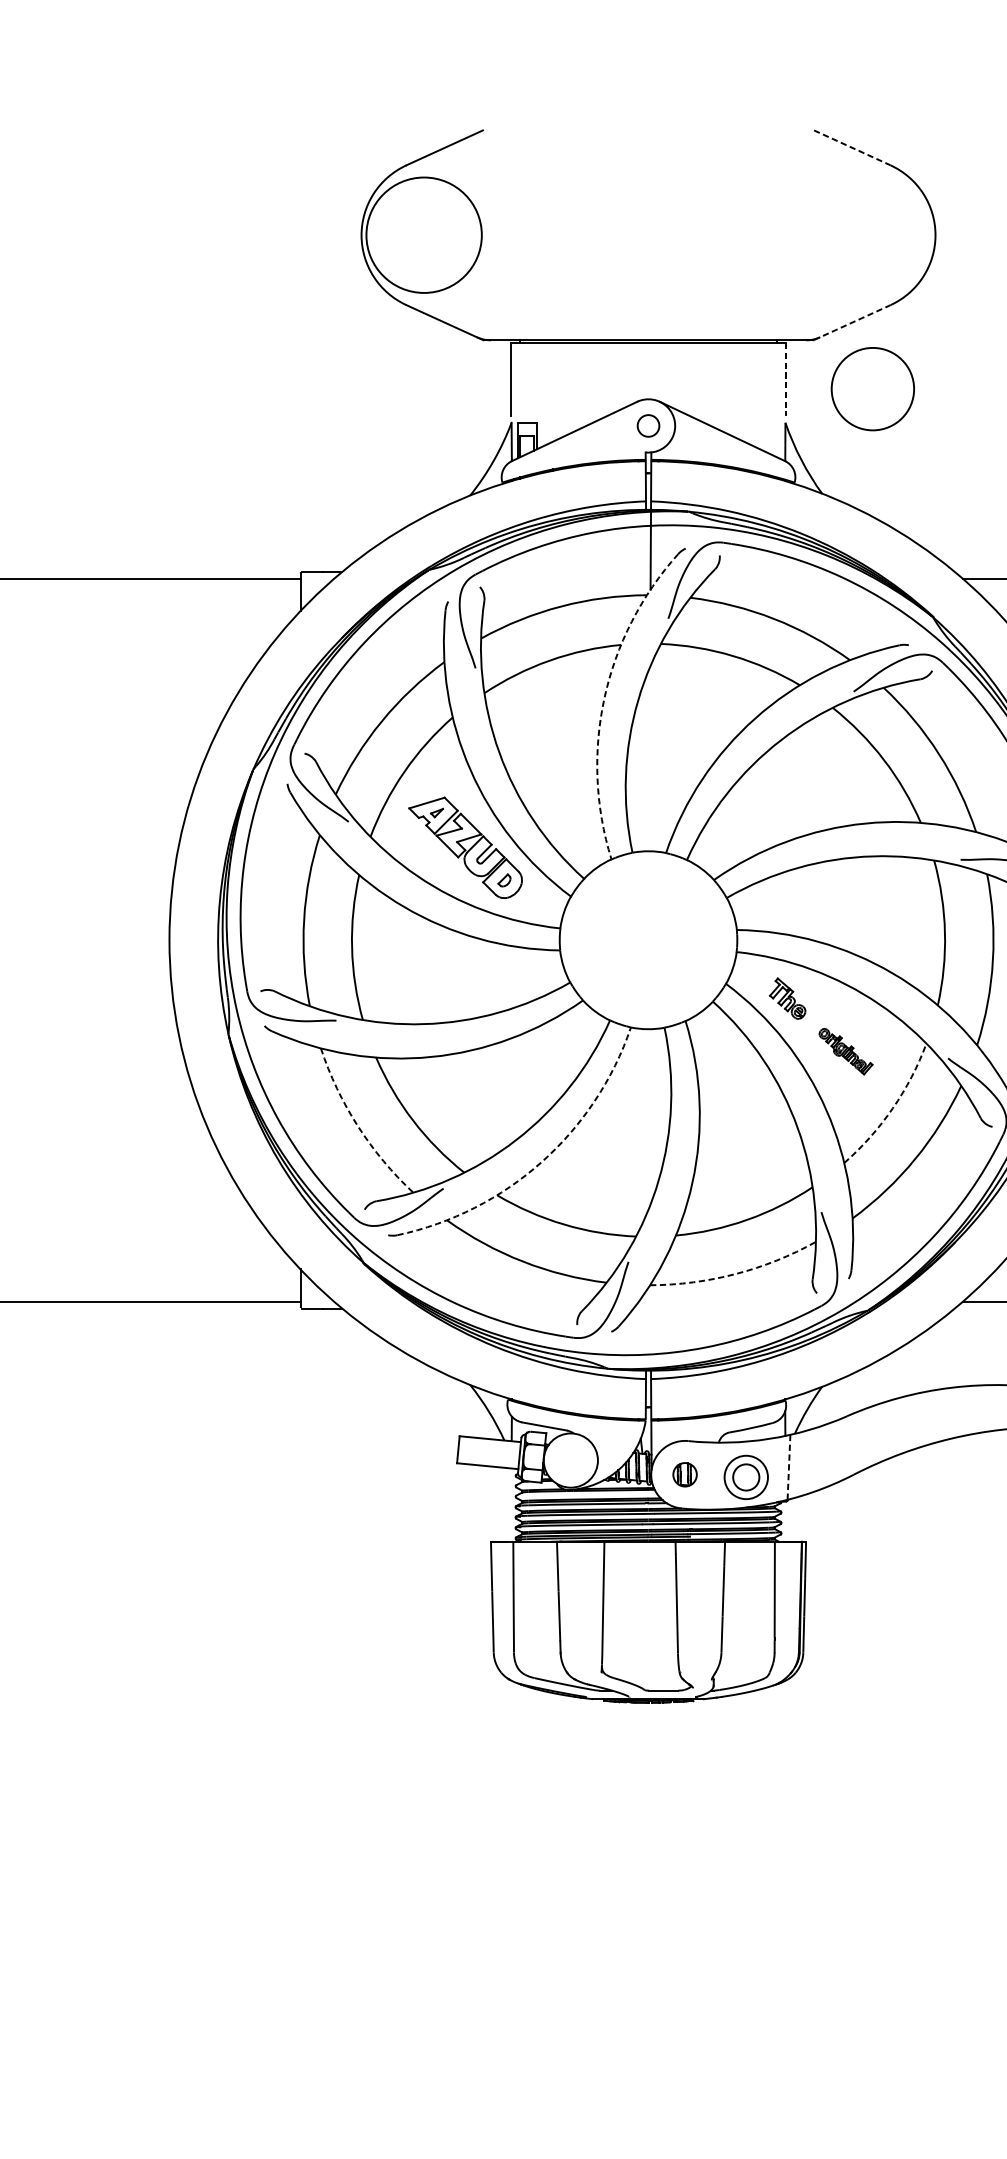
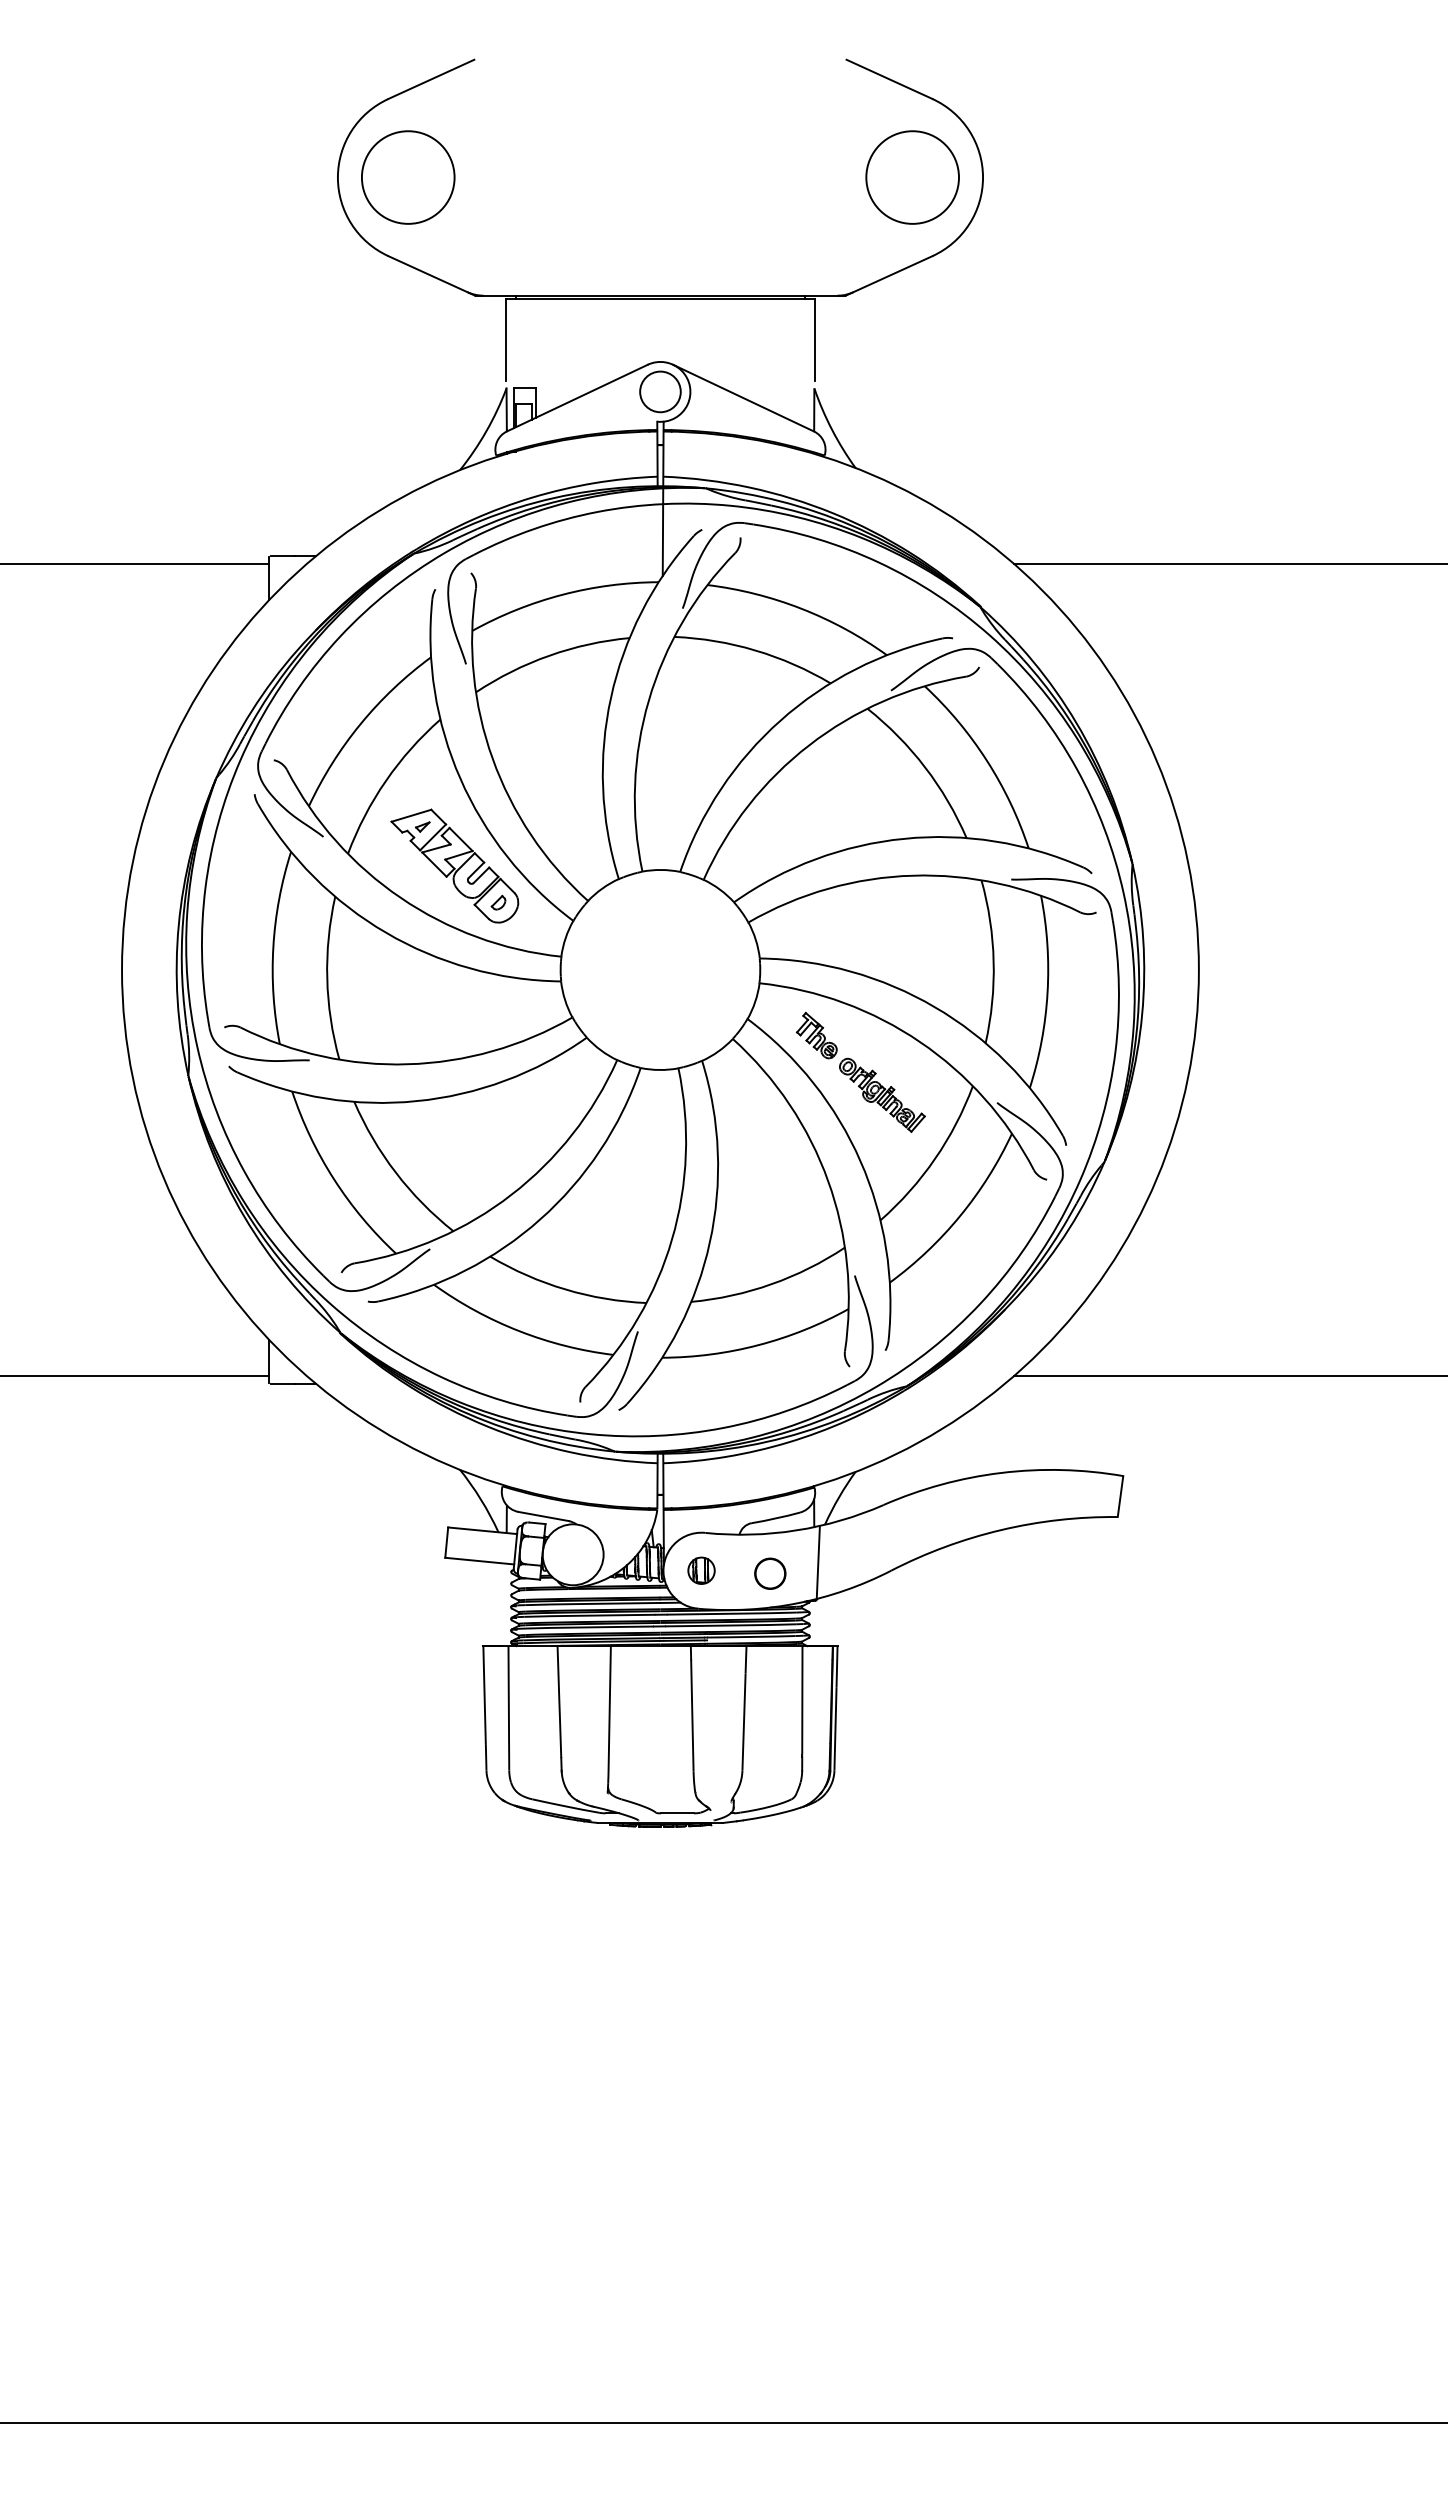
line: (853, 147) -> (890, 79), dashed -> solid
circle: (423, 235) -> (407, 177), size x0.71
line: (853, 322) -> (890, 275), dashed -> solid
line: (785, 380) -> (814, 340), dashed -> solid
circle: (872, 389) -> (912, 177), moved
circle: (648, 425) -> (660, 391), size x1.67
arc: (604, 697) -> (611, 697), dashed -> solid
part: (846, 1051) -> (882, 1094), size x1.43
arc: (893, 1107) -> (935, 1158), dashed -> solid
arc: (357, 1126) -> (333, 1179), dashed -> solid
arc: (541, 1162) -> (540, 1219), dashed -> solid
arc: (735, 1274) -> (758, 1345), dashed -> solid
line: (789, 1467) -> (818, 1562), dashed -> solid
circle: (746, 1477) -> (770, 1573), size x0.62

